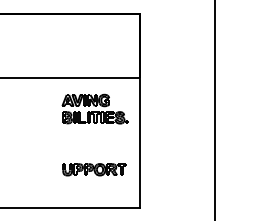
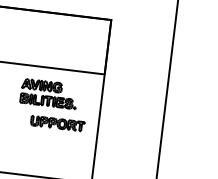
part: (94, 108) -> (48, 93), moved
part: (94, 169) -> (57, 123), moved

